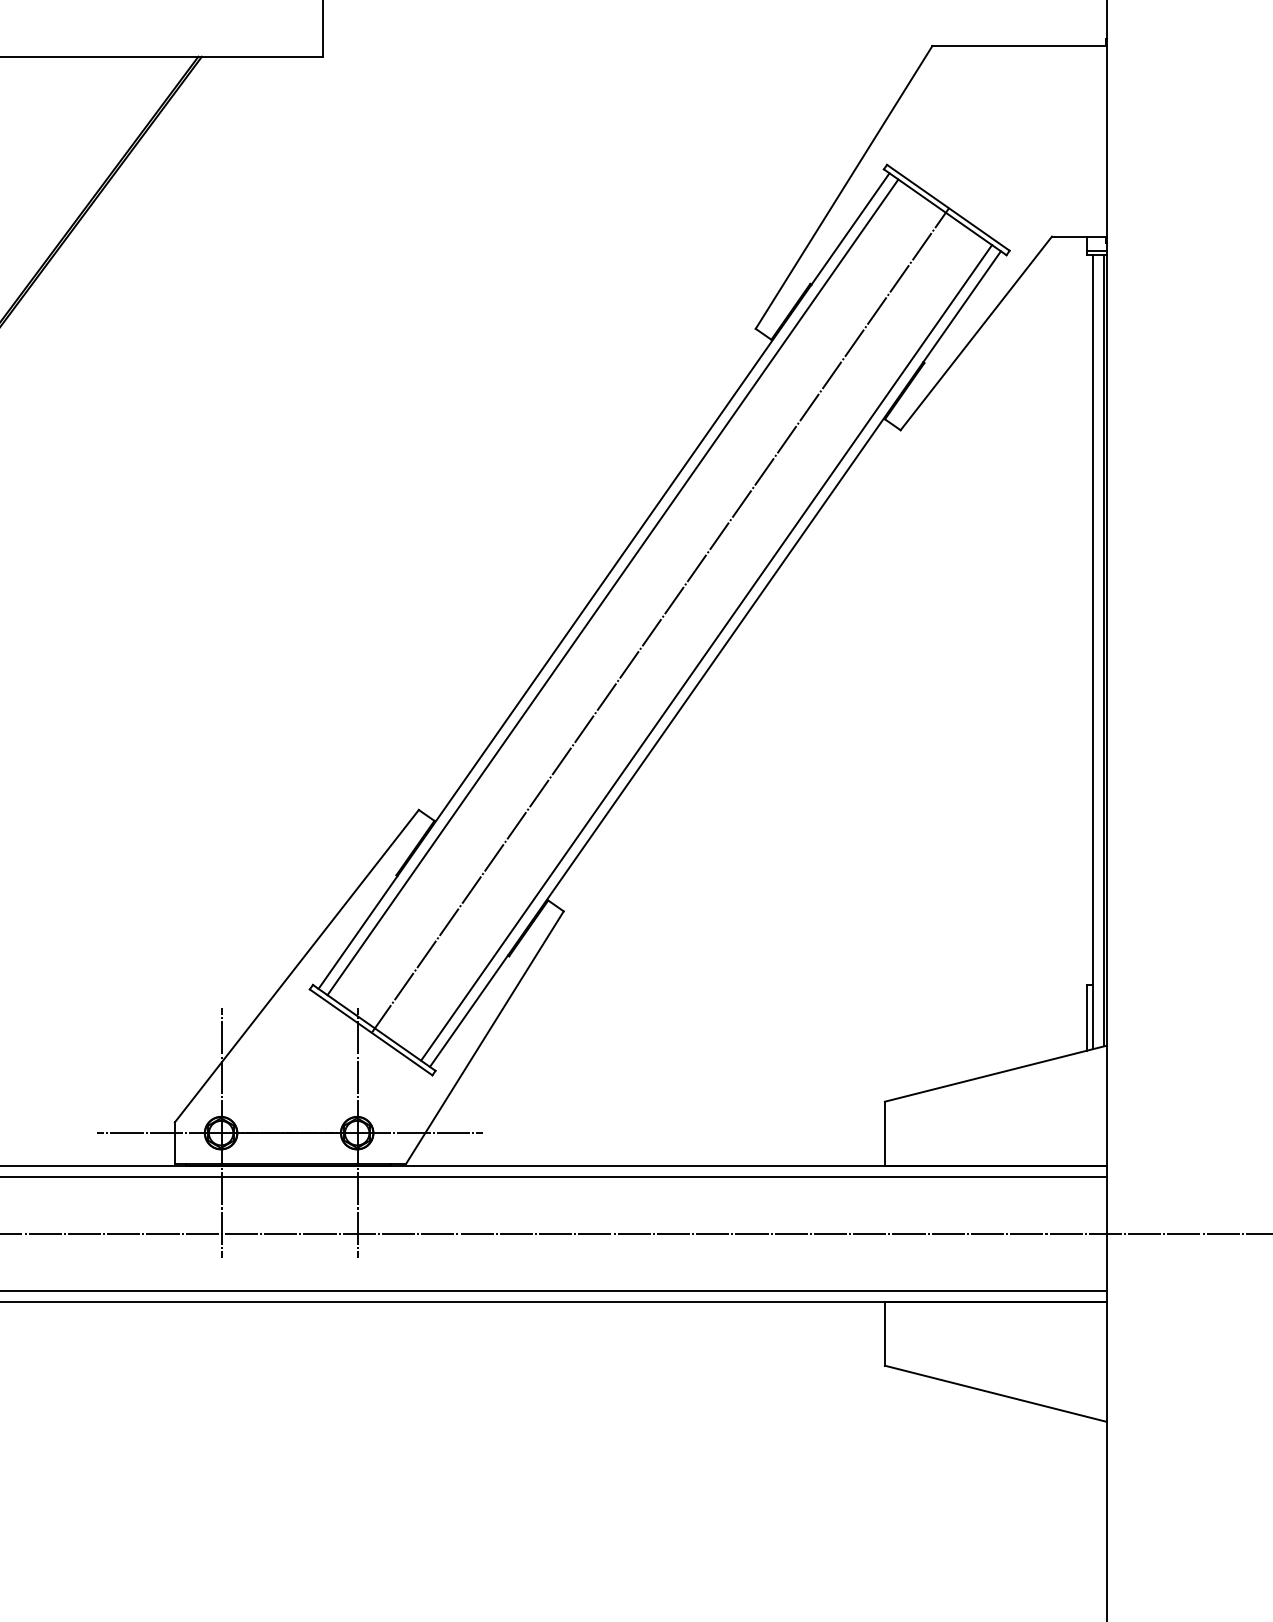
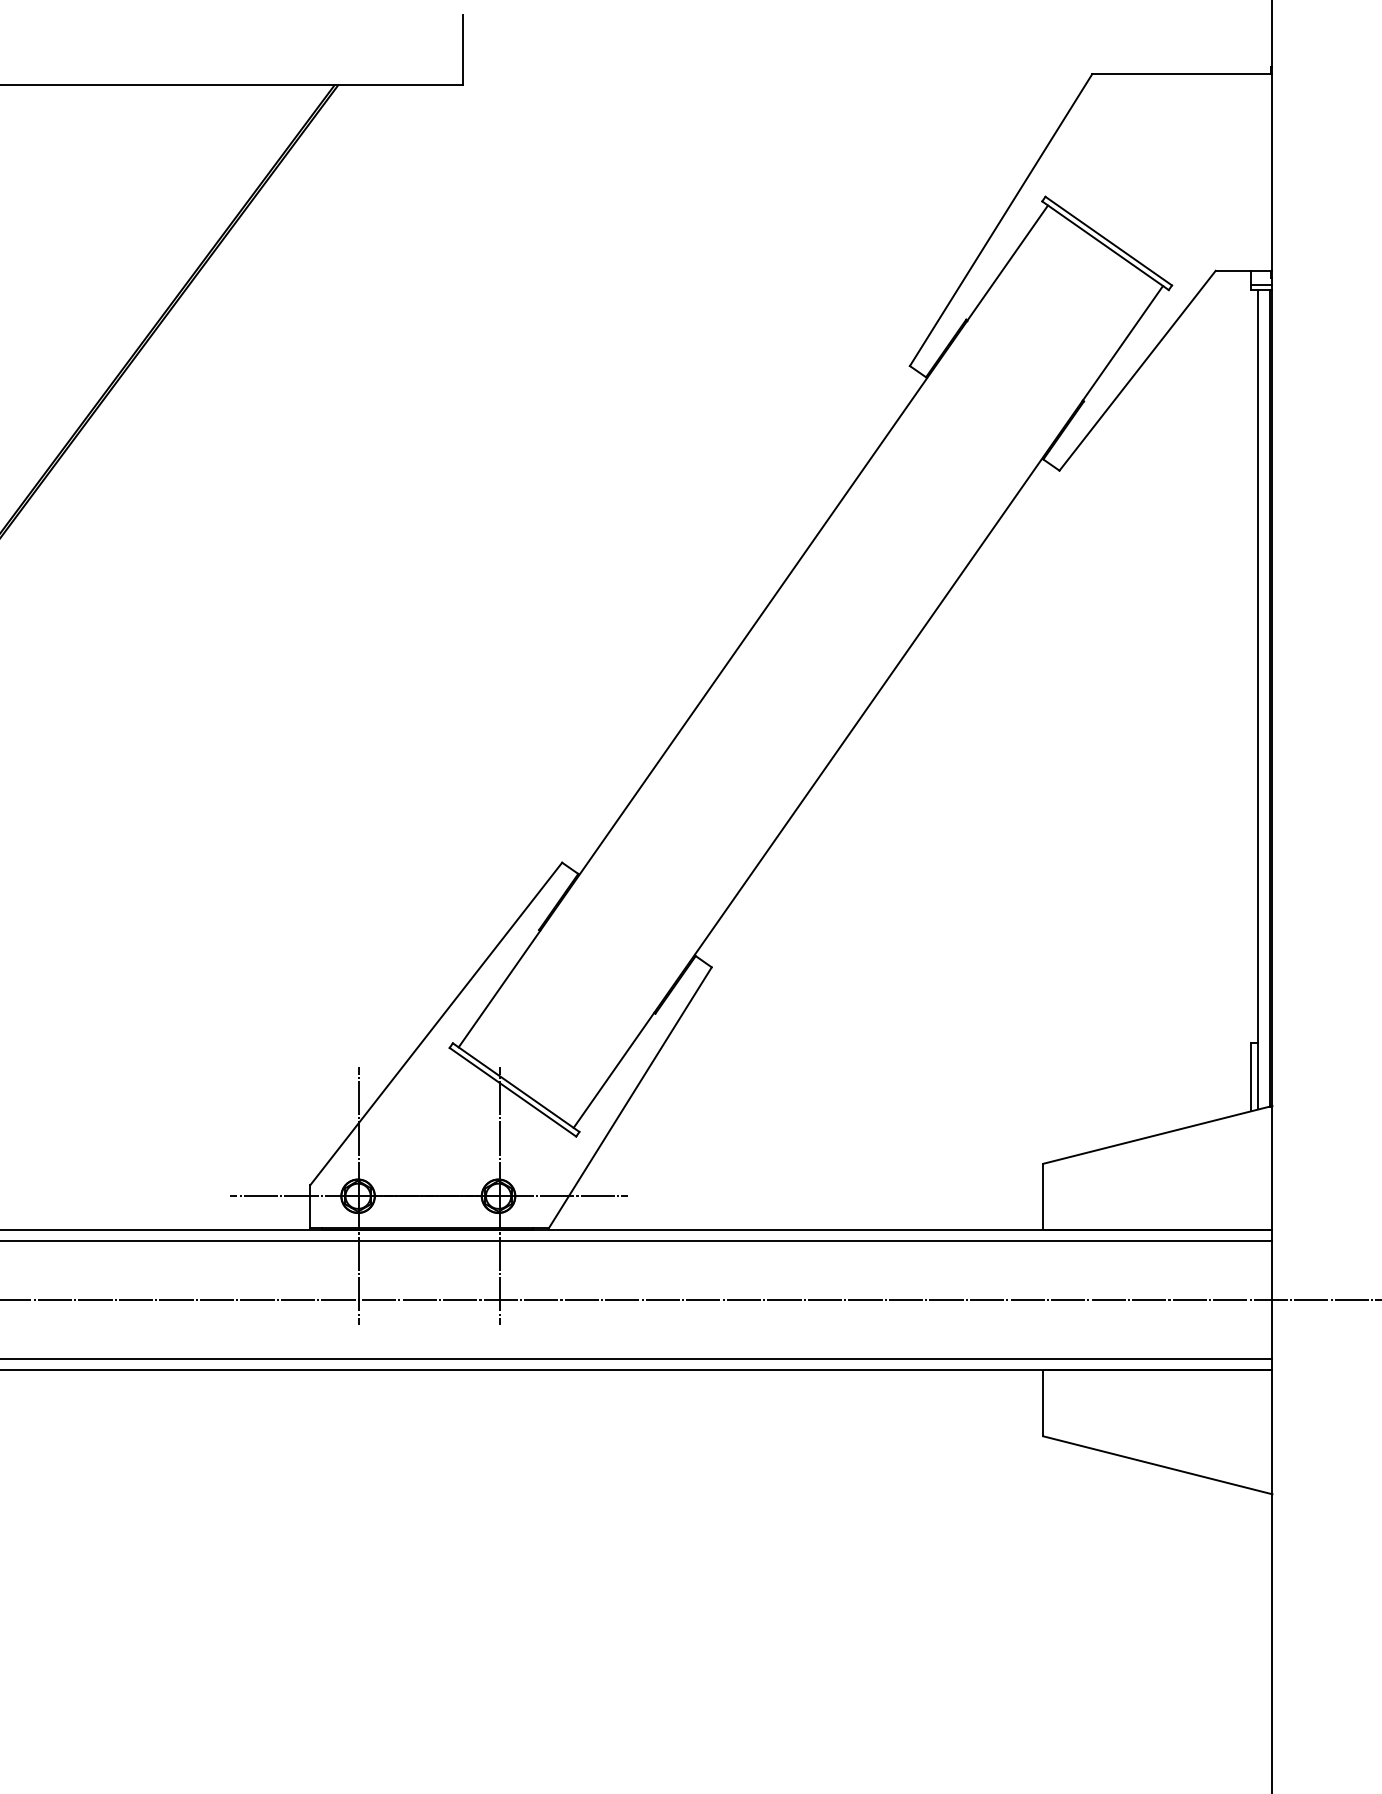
line: (612, 586) -> (762, 632), removed
line: (660, 619) -> (811, 666), removed
line: (705, 652) -> (858, 700), removed

